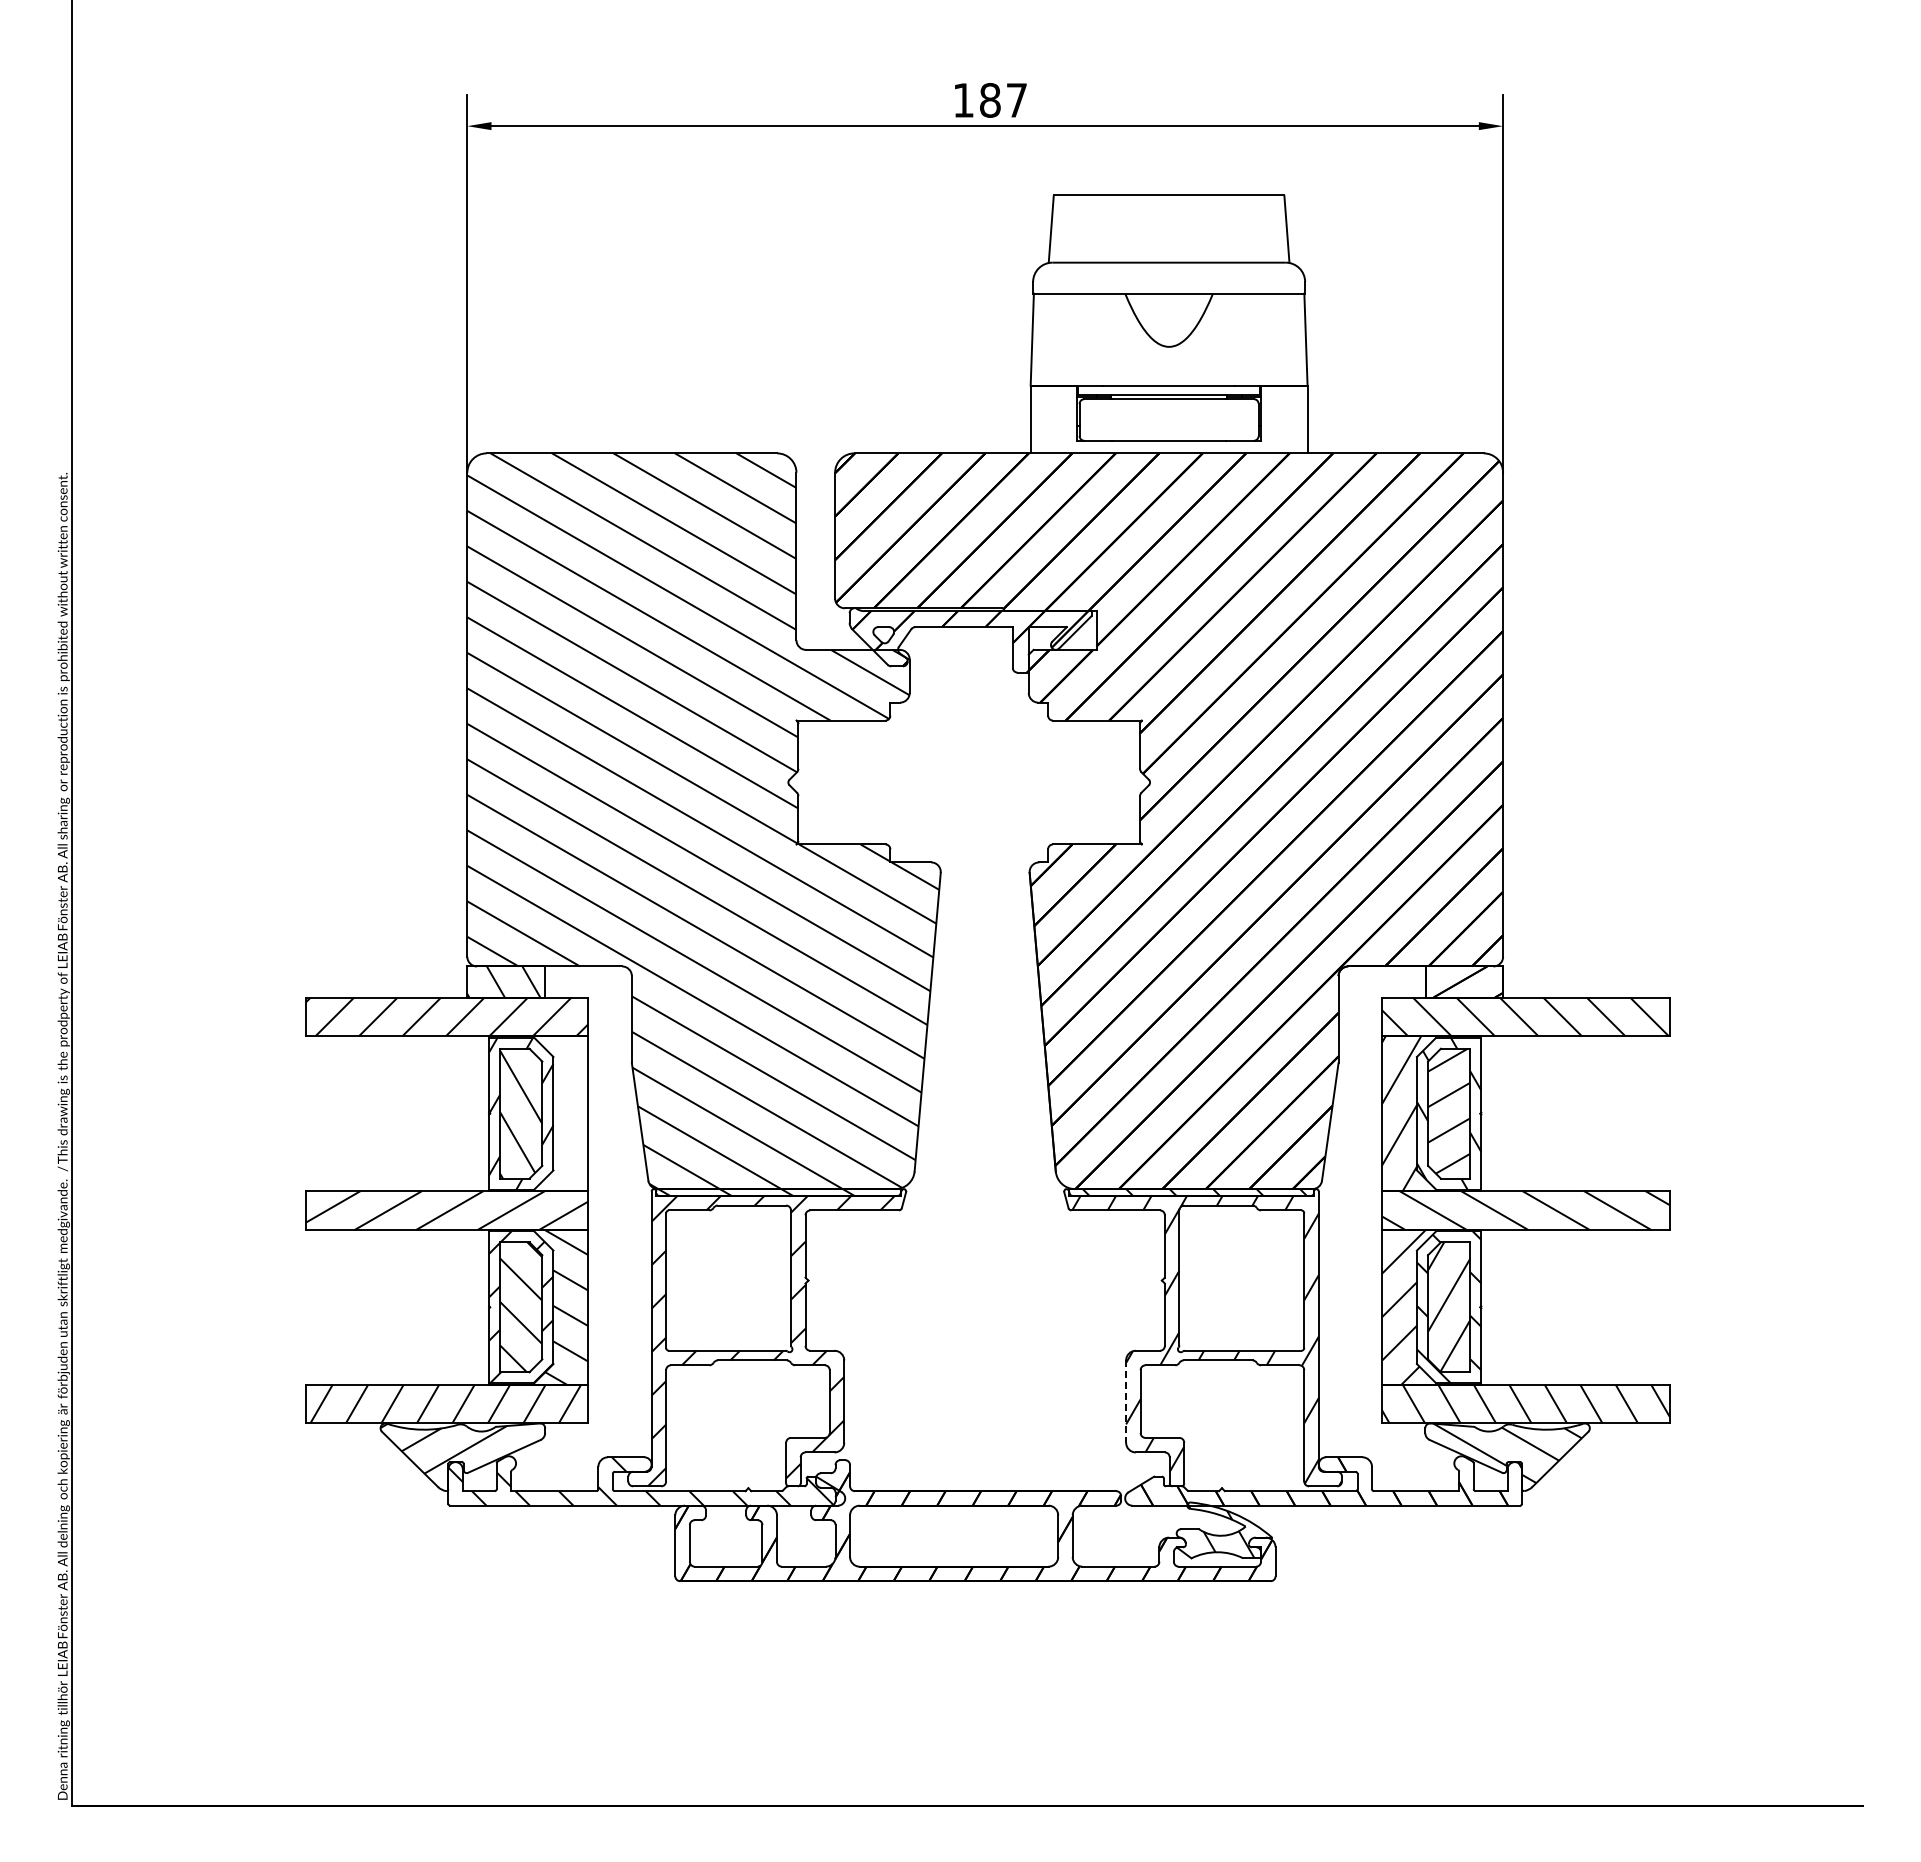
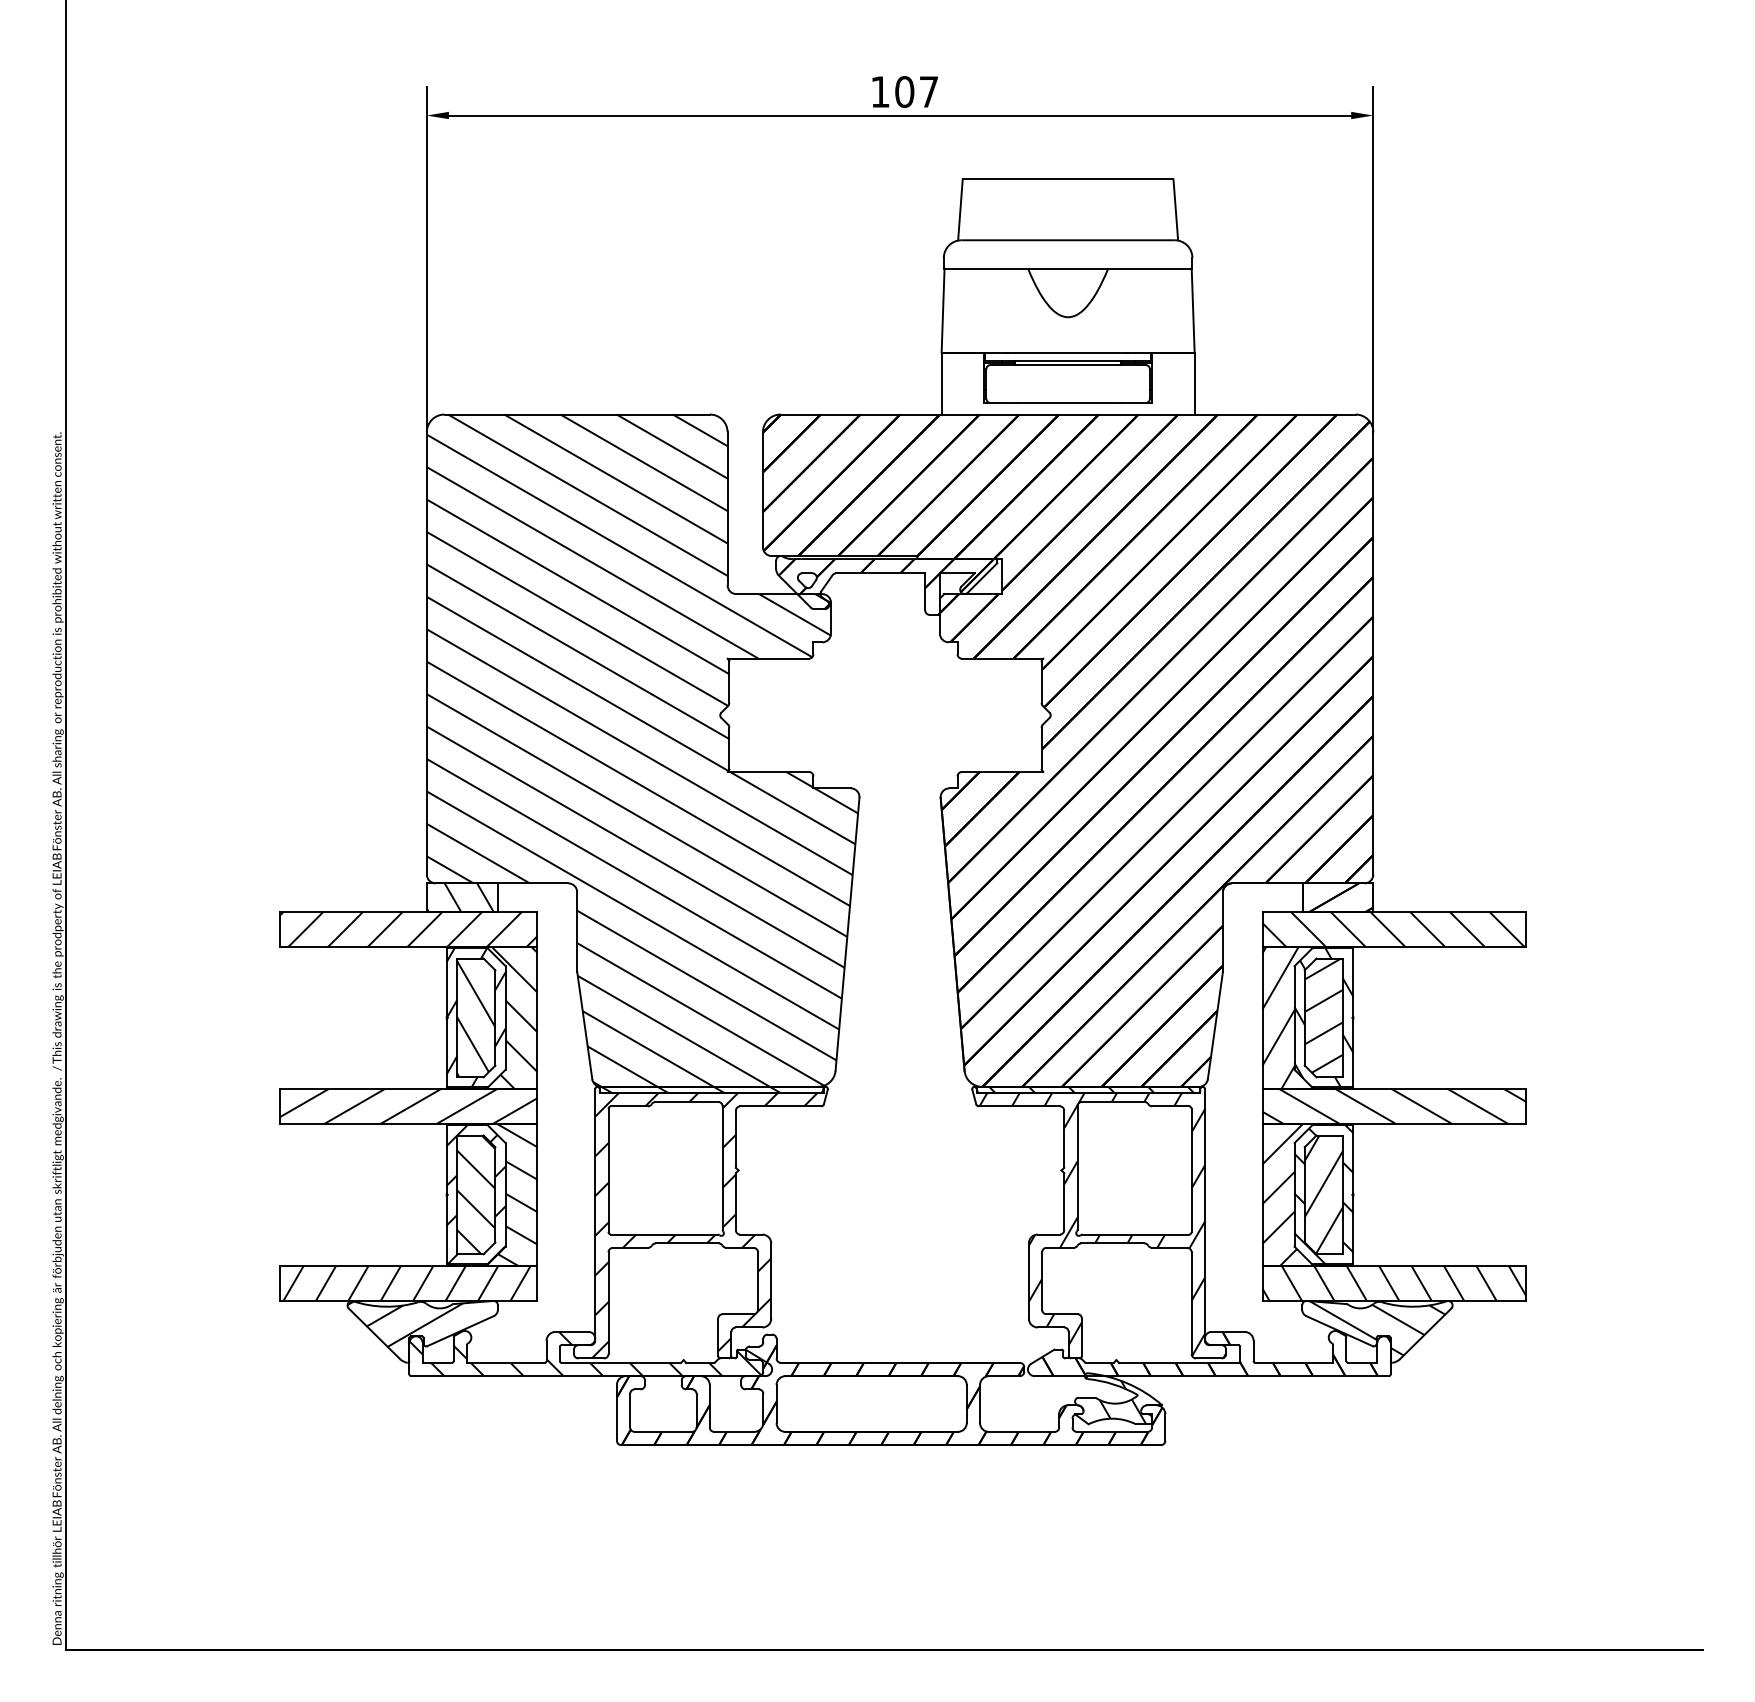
text: (989, 100) -> (904, 92), 187 -> 107
hatch: (541, 1113) -> (494, 1017), added
line: (1126, 1402) -> (1029, 1281), dashed -> solid

